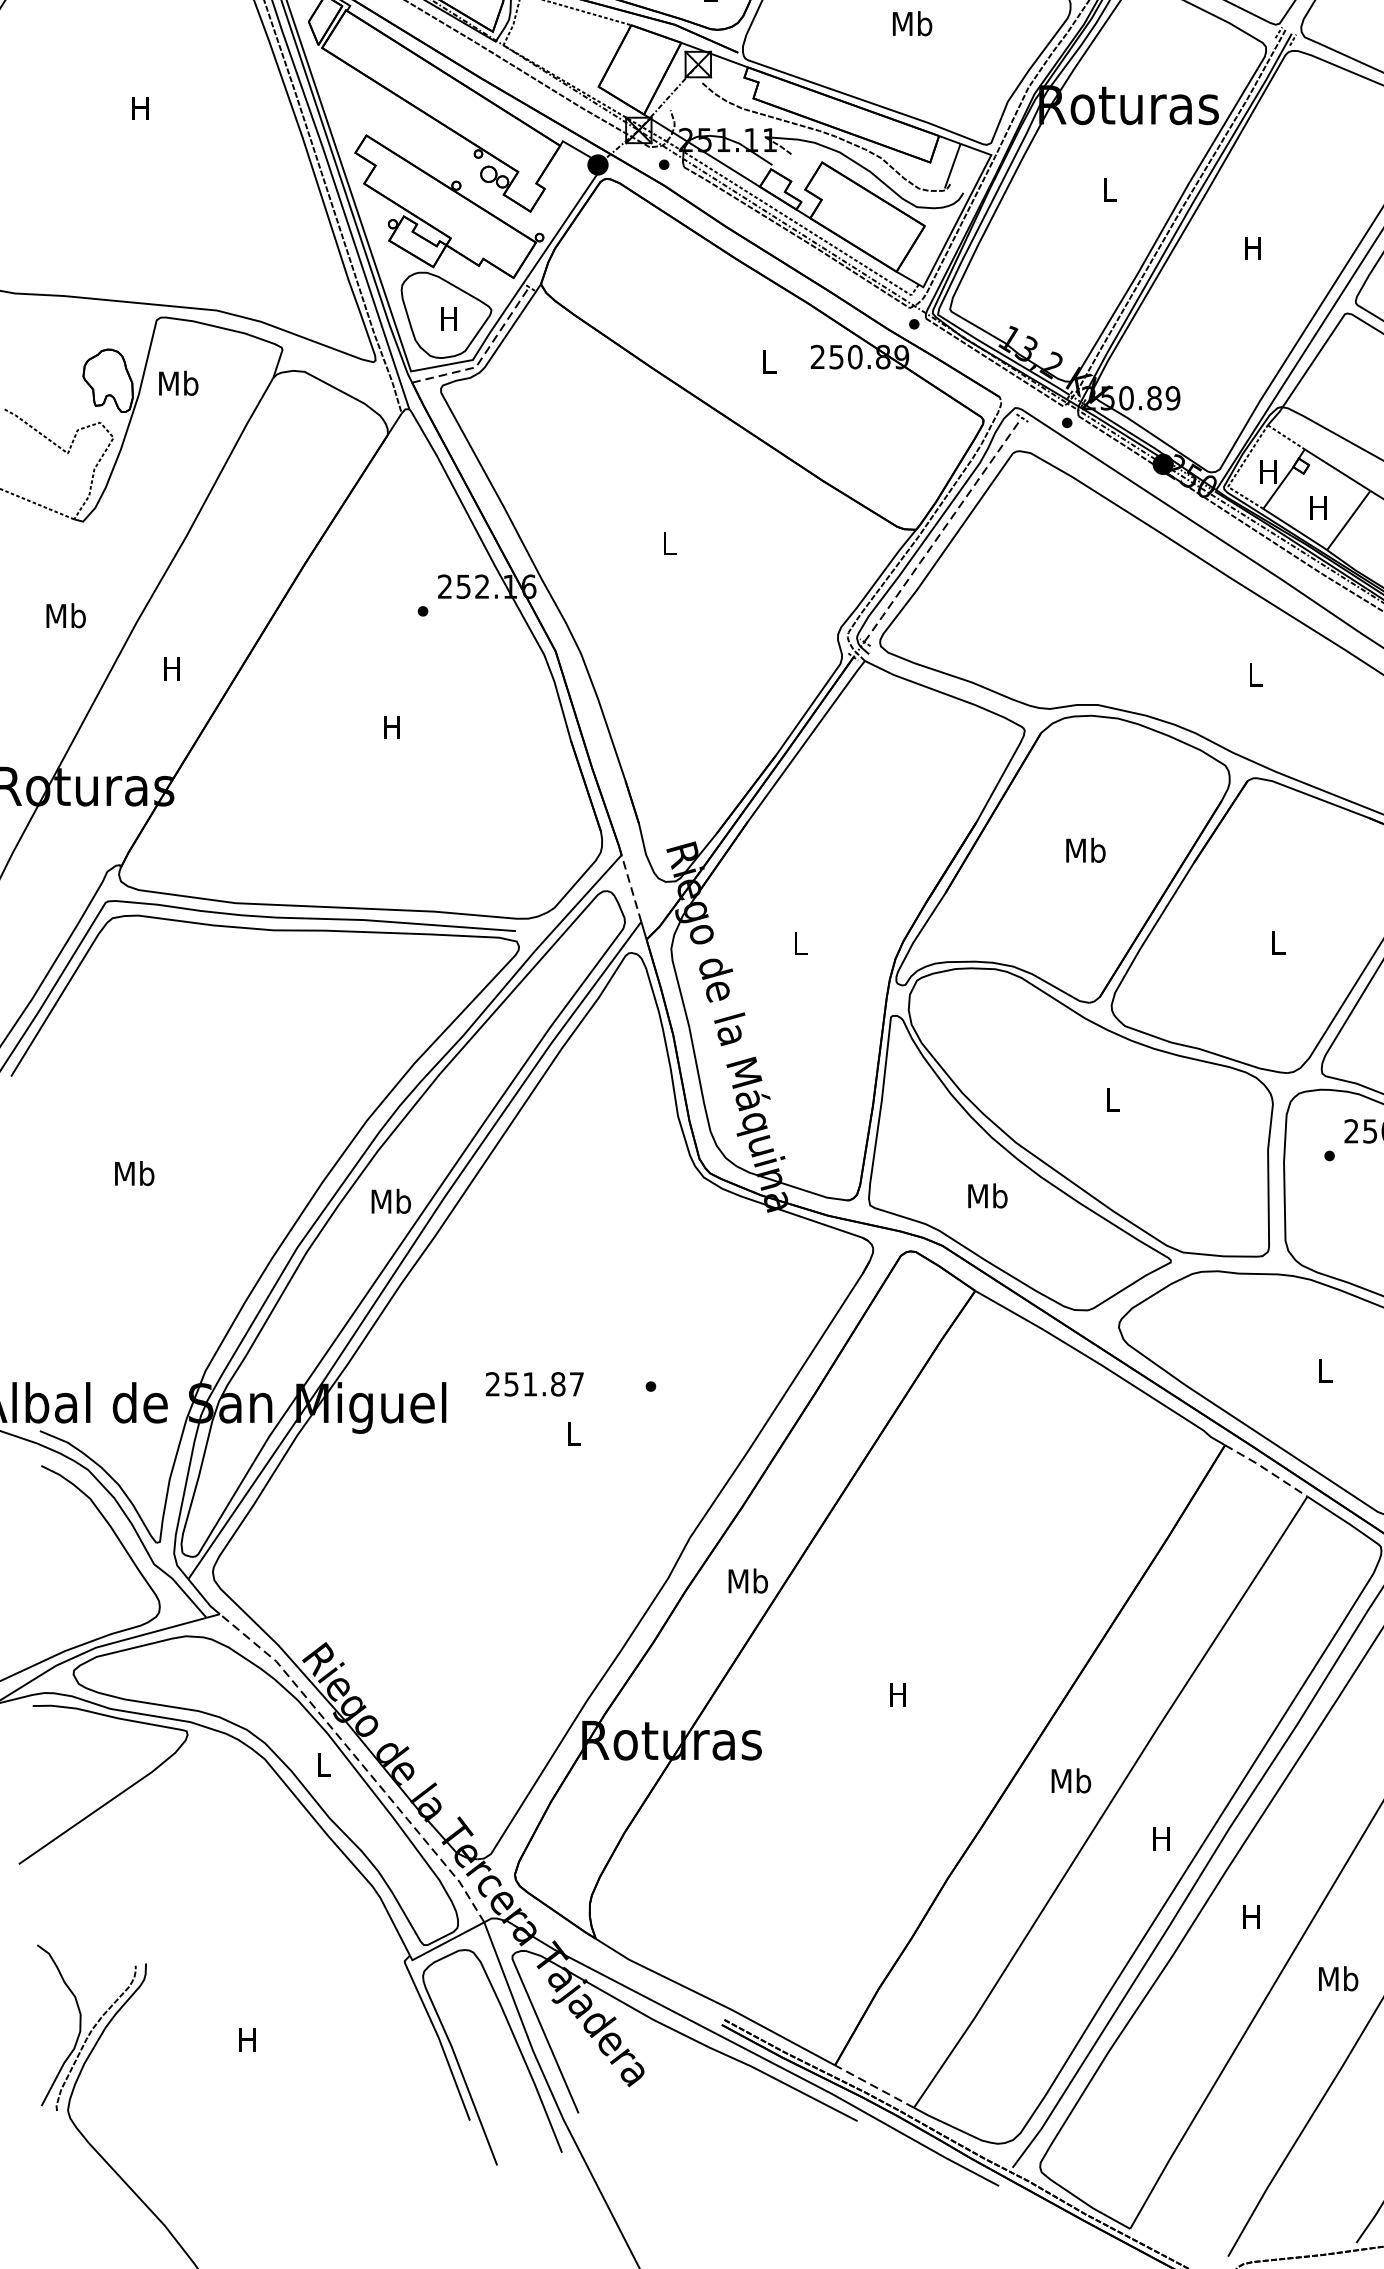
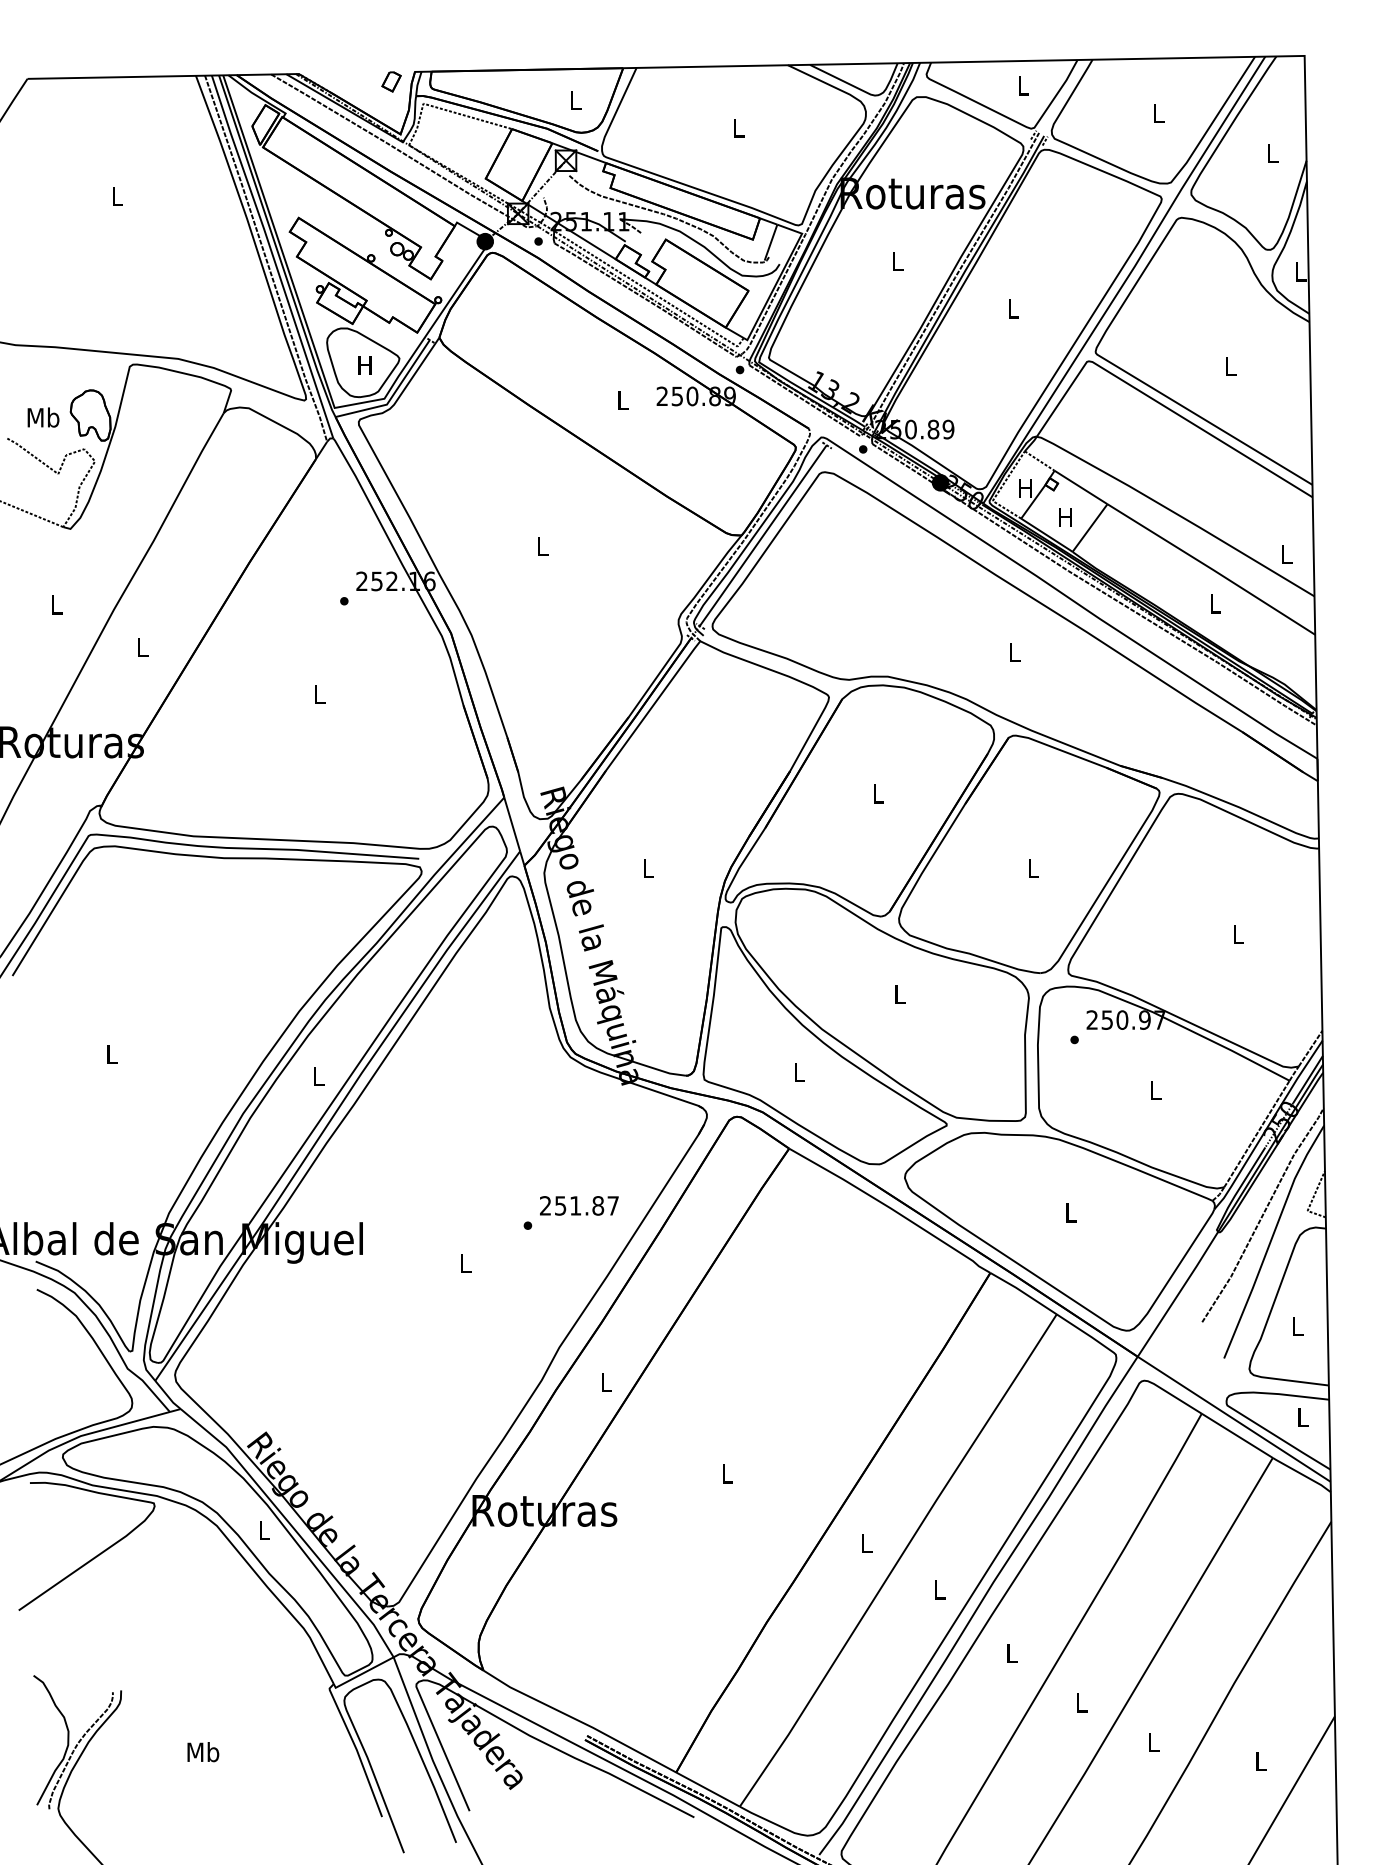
text: (912, 23) -> (738, 127), Mb -> L
text: (140, 108) -> (116, 196), H -> L
text: (1252, 247) -> (1012, 308), H -> L
line: (484, 354) -> (393, 394), dashed -> solid
text: (178, 383) -> (43, 417), moved
line: (943, 529) -> (763, 535), dashed -> solid
text: (65, 615) -> (56, 604), Mb -> L
text: (172, 668) -> (142, 647), H -> L
text: (392, 727) -> (319, 694), H -> L
text: (1086, 850) -> (878, 793), Mb -> L
line: (631, 888) -> (512, 824), dashed -> solid
text: (134, 1174) -> (111, 1054), Mb -> L
text: (988, 1196) -> (799, 1072), Mb -> L
text: (390, 1201) -> (318, 1076), Mb -> L
text: (534, 1383) -> (579, 1205), moved
line: (1266, 1469) -> (1023, 1292), dashed -> solid
text: (748, 1581) -> (606, 1382), Mb -> L
text: (897, 1694) -> (726, 1473), H -> L
line: (359, 1761) -> (293, 1527), dashed -> solid
text: (1071, 1781) -> (866, 1543), Mb -> L
text: (1161, 1838) -> (939, 1589), H -> L
text: (1251, 1917) -> (1011, 1653), H -> L
text: (1338, 1978) -> (1081, 1702), Mb -> L
text: (248, 2040) -> (203, 1752), H -> Mb
line: (873, 2086) -> (707, 1789), dashed -> solid

